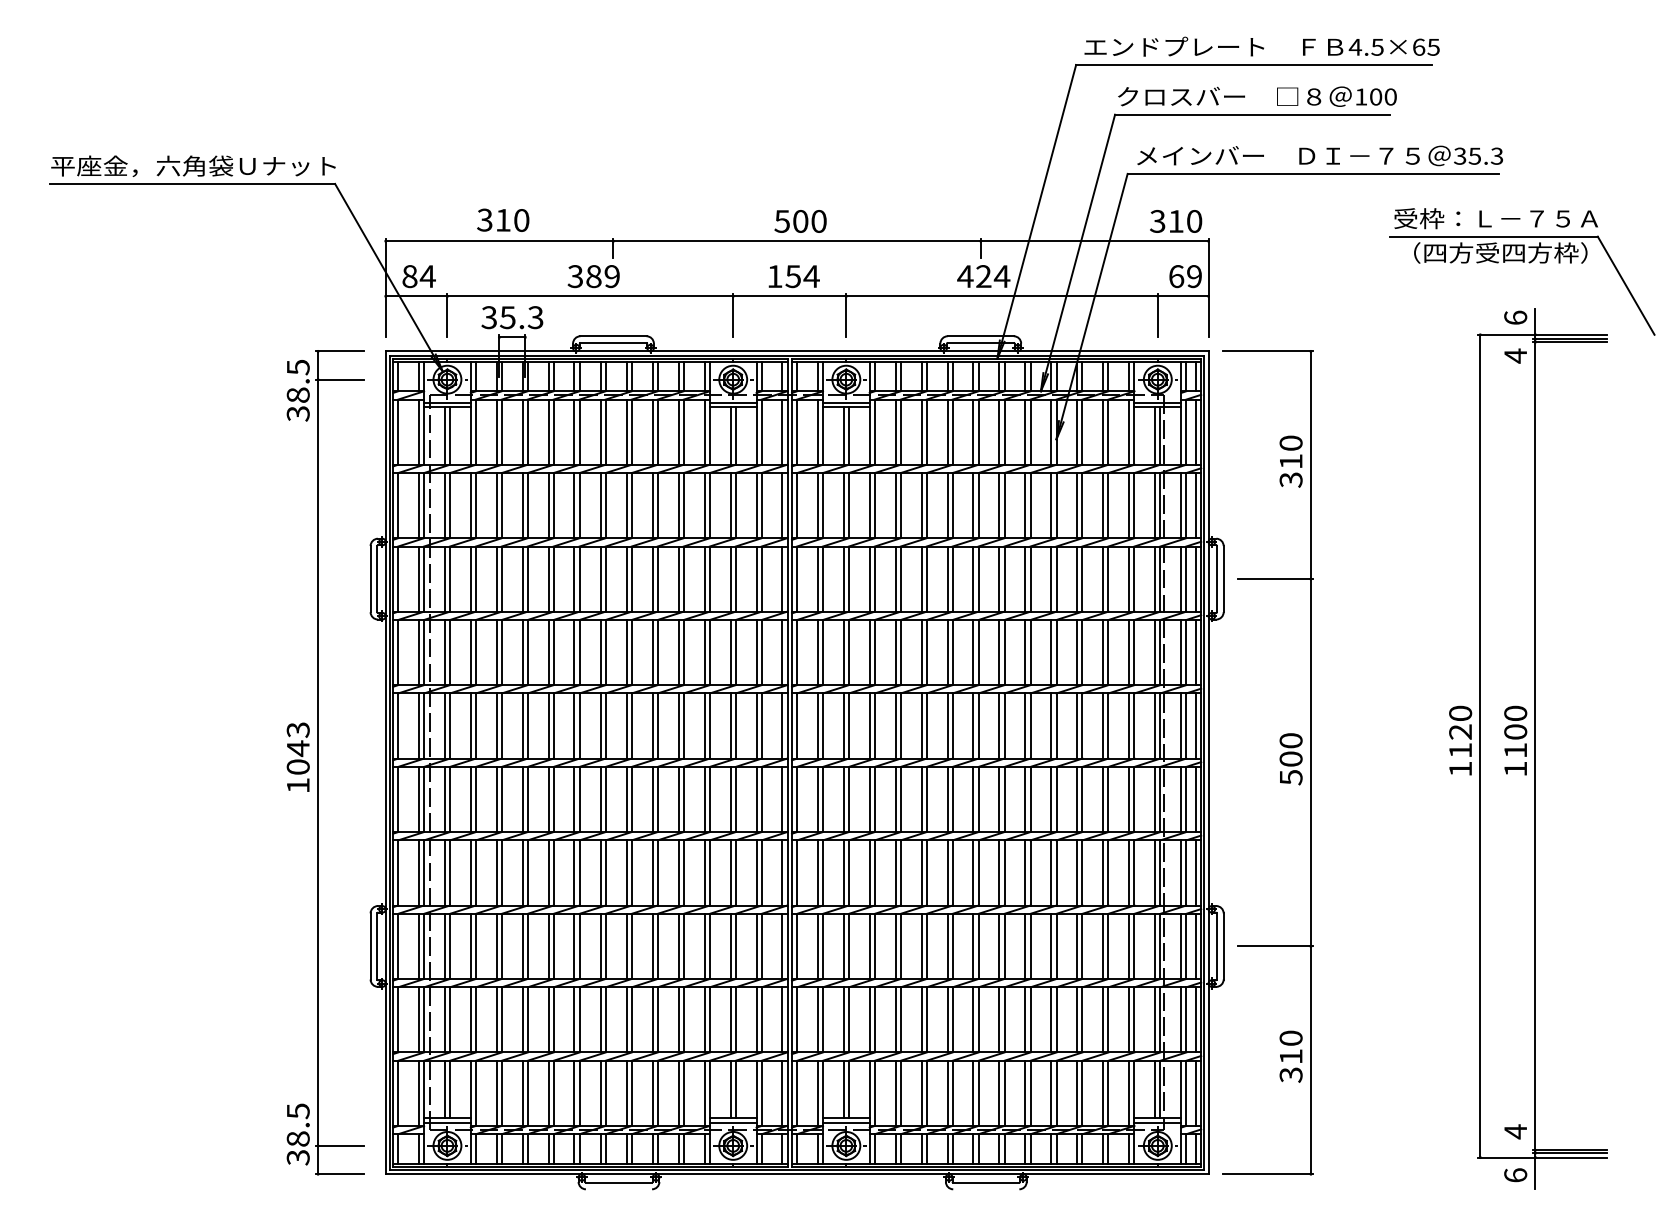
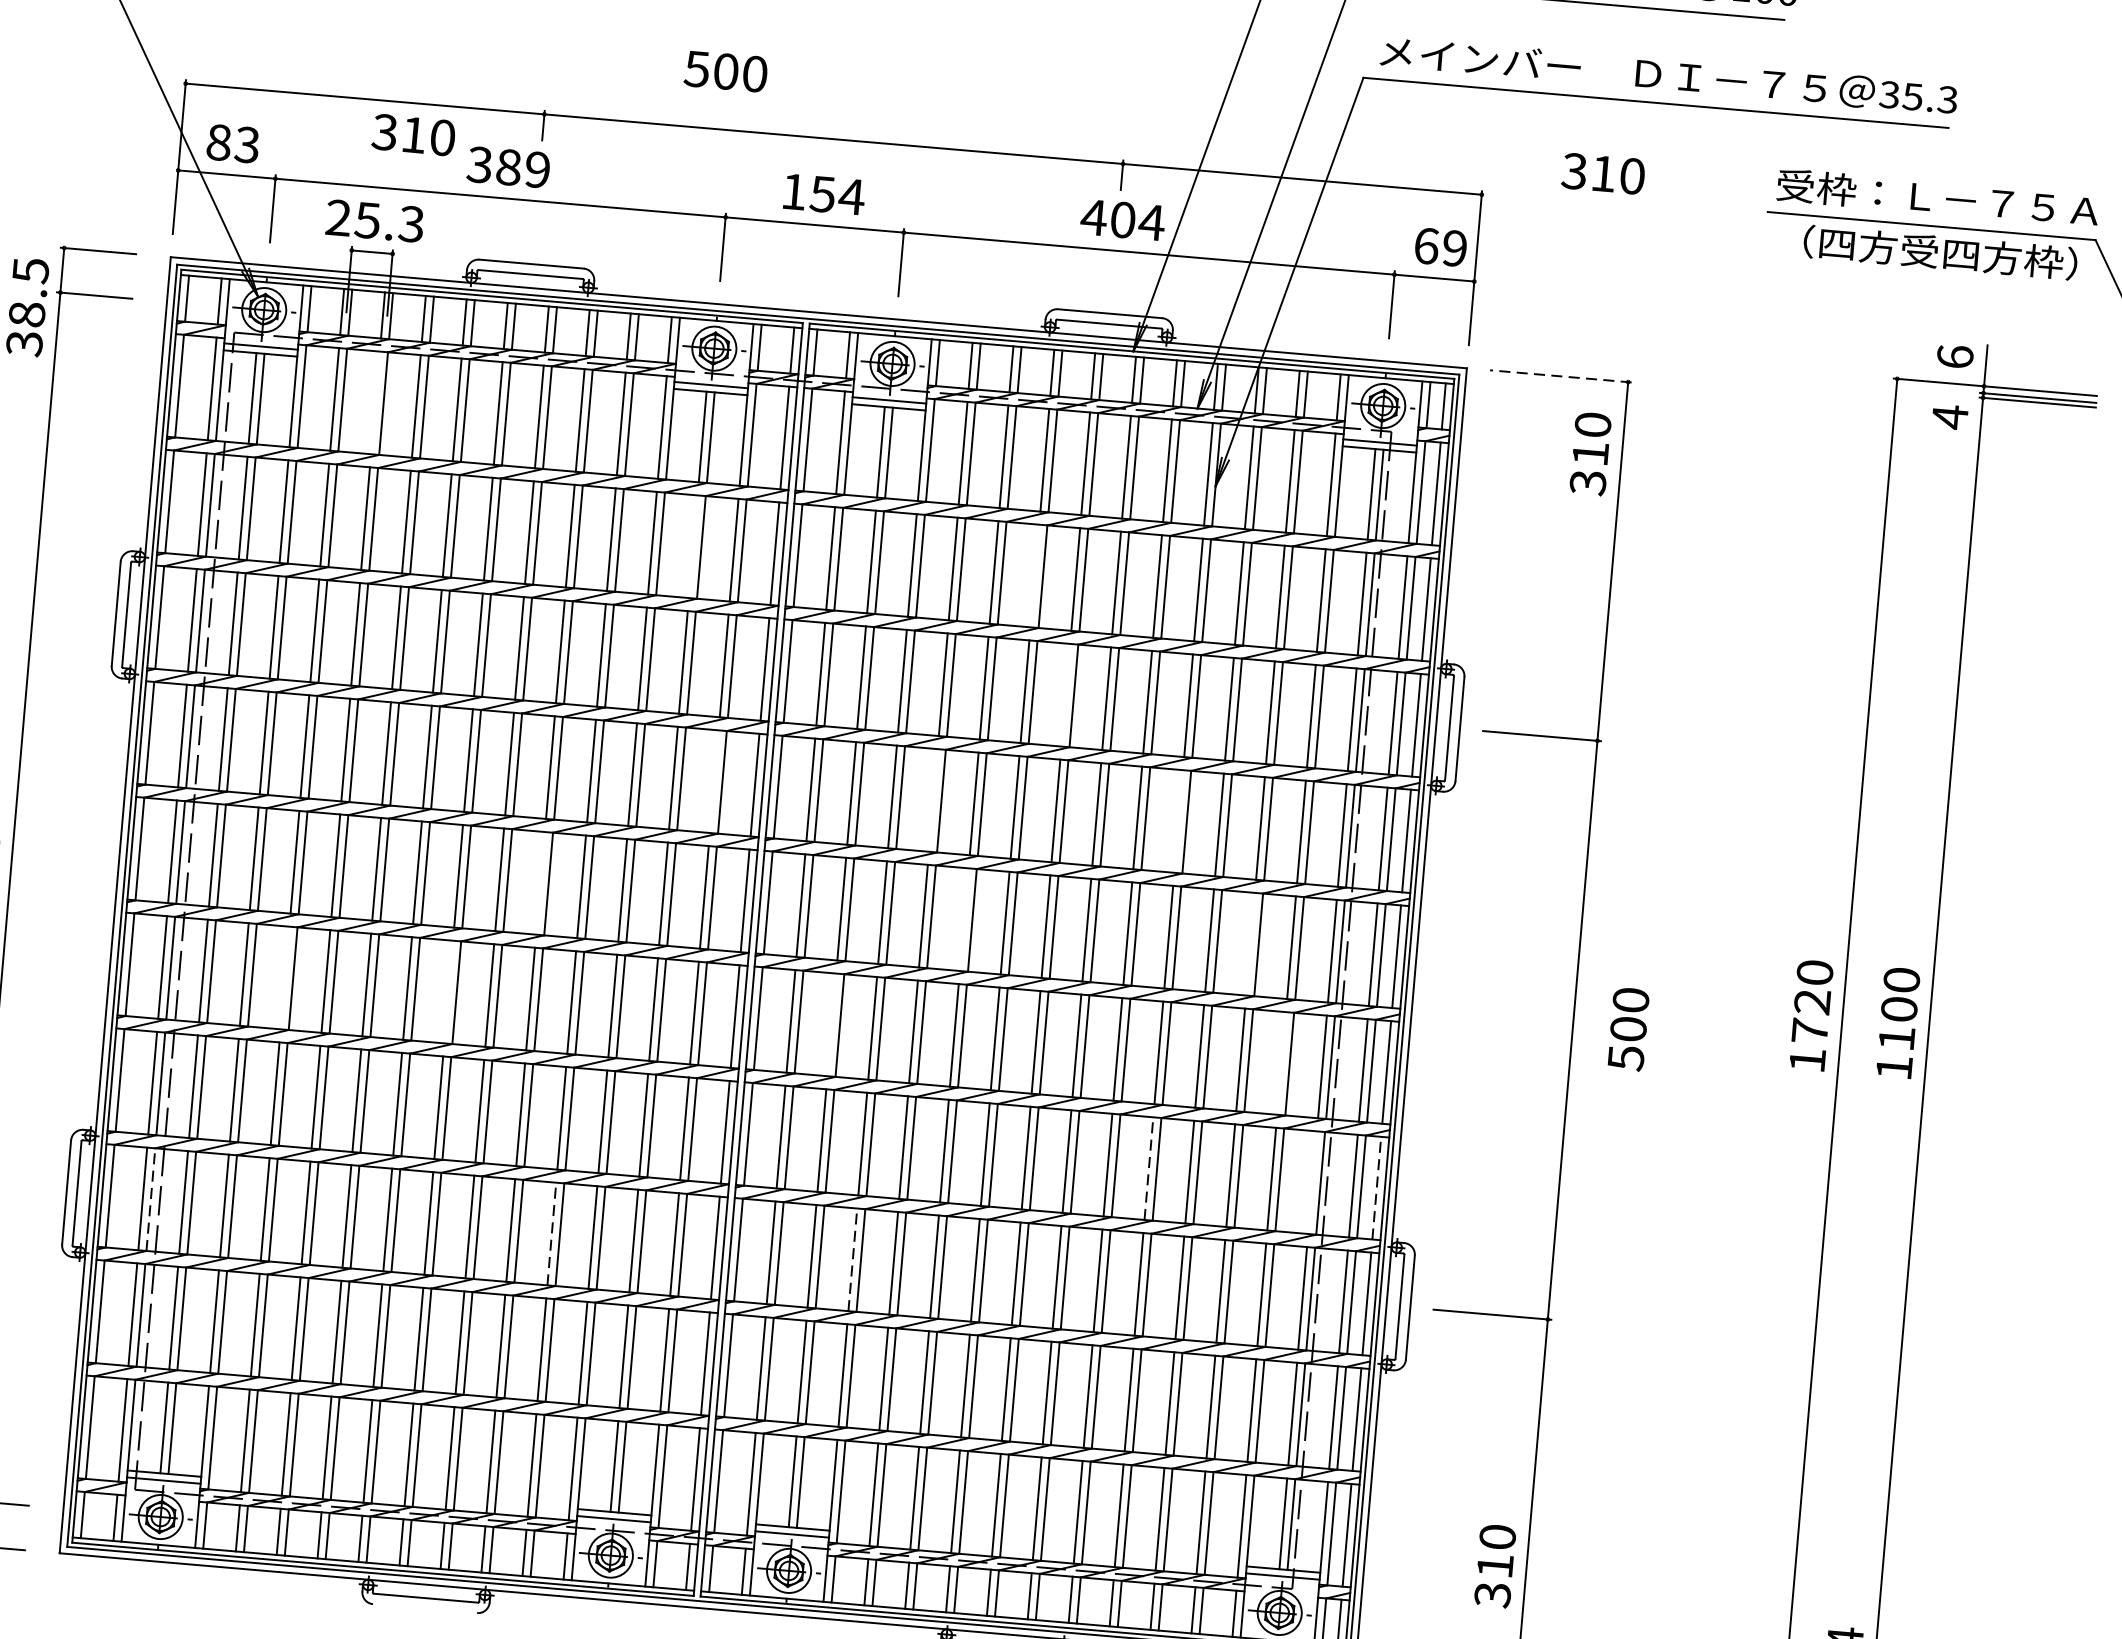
text: (503, 219) -> (414, 133), moved
text: (800, 221) -> (725, 71), moved
text: (1176, 221) -> (1604, 173), moved
text: (427, 276) -> (246, 144), 84 -> 83
text: (983, 276) -> (1122, 219), 424 -> 404
text: (489, 317) -> (338, 217), 35.3 -> 25.3
line: (1268, 351) -> (1561, 376), solid -> dashed
line: (522, 431) -> (375, 401), removed
text: (1290, 461) -> (1589, 453), moved
line: (730, 505) -> (693, 546), removed
line: (947, 505) -> (1034, 575), removed
line: (973, 578) -> (1065, 694), removed
line: (756, 652) -> (714, 781), removed
line: (895, 652) -> (933, 800), removed
line: (1051, 652) -> (1178, 821), removed
line: (652, 725) -> (540, 882), removed
line: (921, 725) -> (964, 918), removed
line: (1103, 725) -> (1250, 943), removed
text: (1460, 750) -> (1809, 1031), 1120 -> 1720
text: (1290, 759) -> (1627, 1029), moved
line: (496, 799) -> (284, 978), removed
line: (600, 799) -> (448, 992), removed
line: (843, 799) -> (831, 1024), removed
line: (1129, 799) -> (1281, 1063), removed
line: (1051, 872) -> (1149, 1167), solid -> dashed
line: (1155, 872) -> (1312, 1181), removed
line: (1196, 872) -> (1377, 1187), solid -> dashed
line: (424, 946) -> (151, 1199), solid -> dashed
line: (678, 946) -> (551, 1234), solid -> dashed
line: (869, 946) -> (852, 1259), solid -> dashed
text: (1290, 1056) -> (1494, 1565), moved

